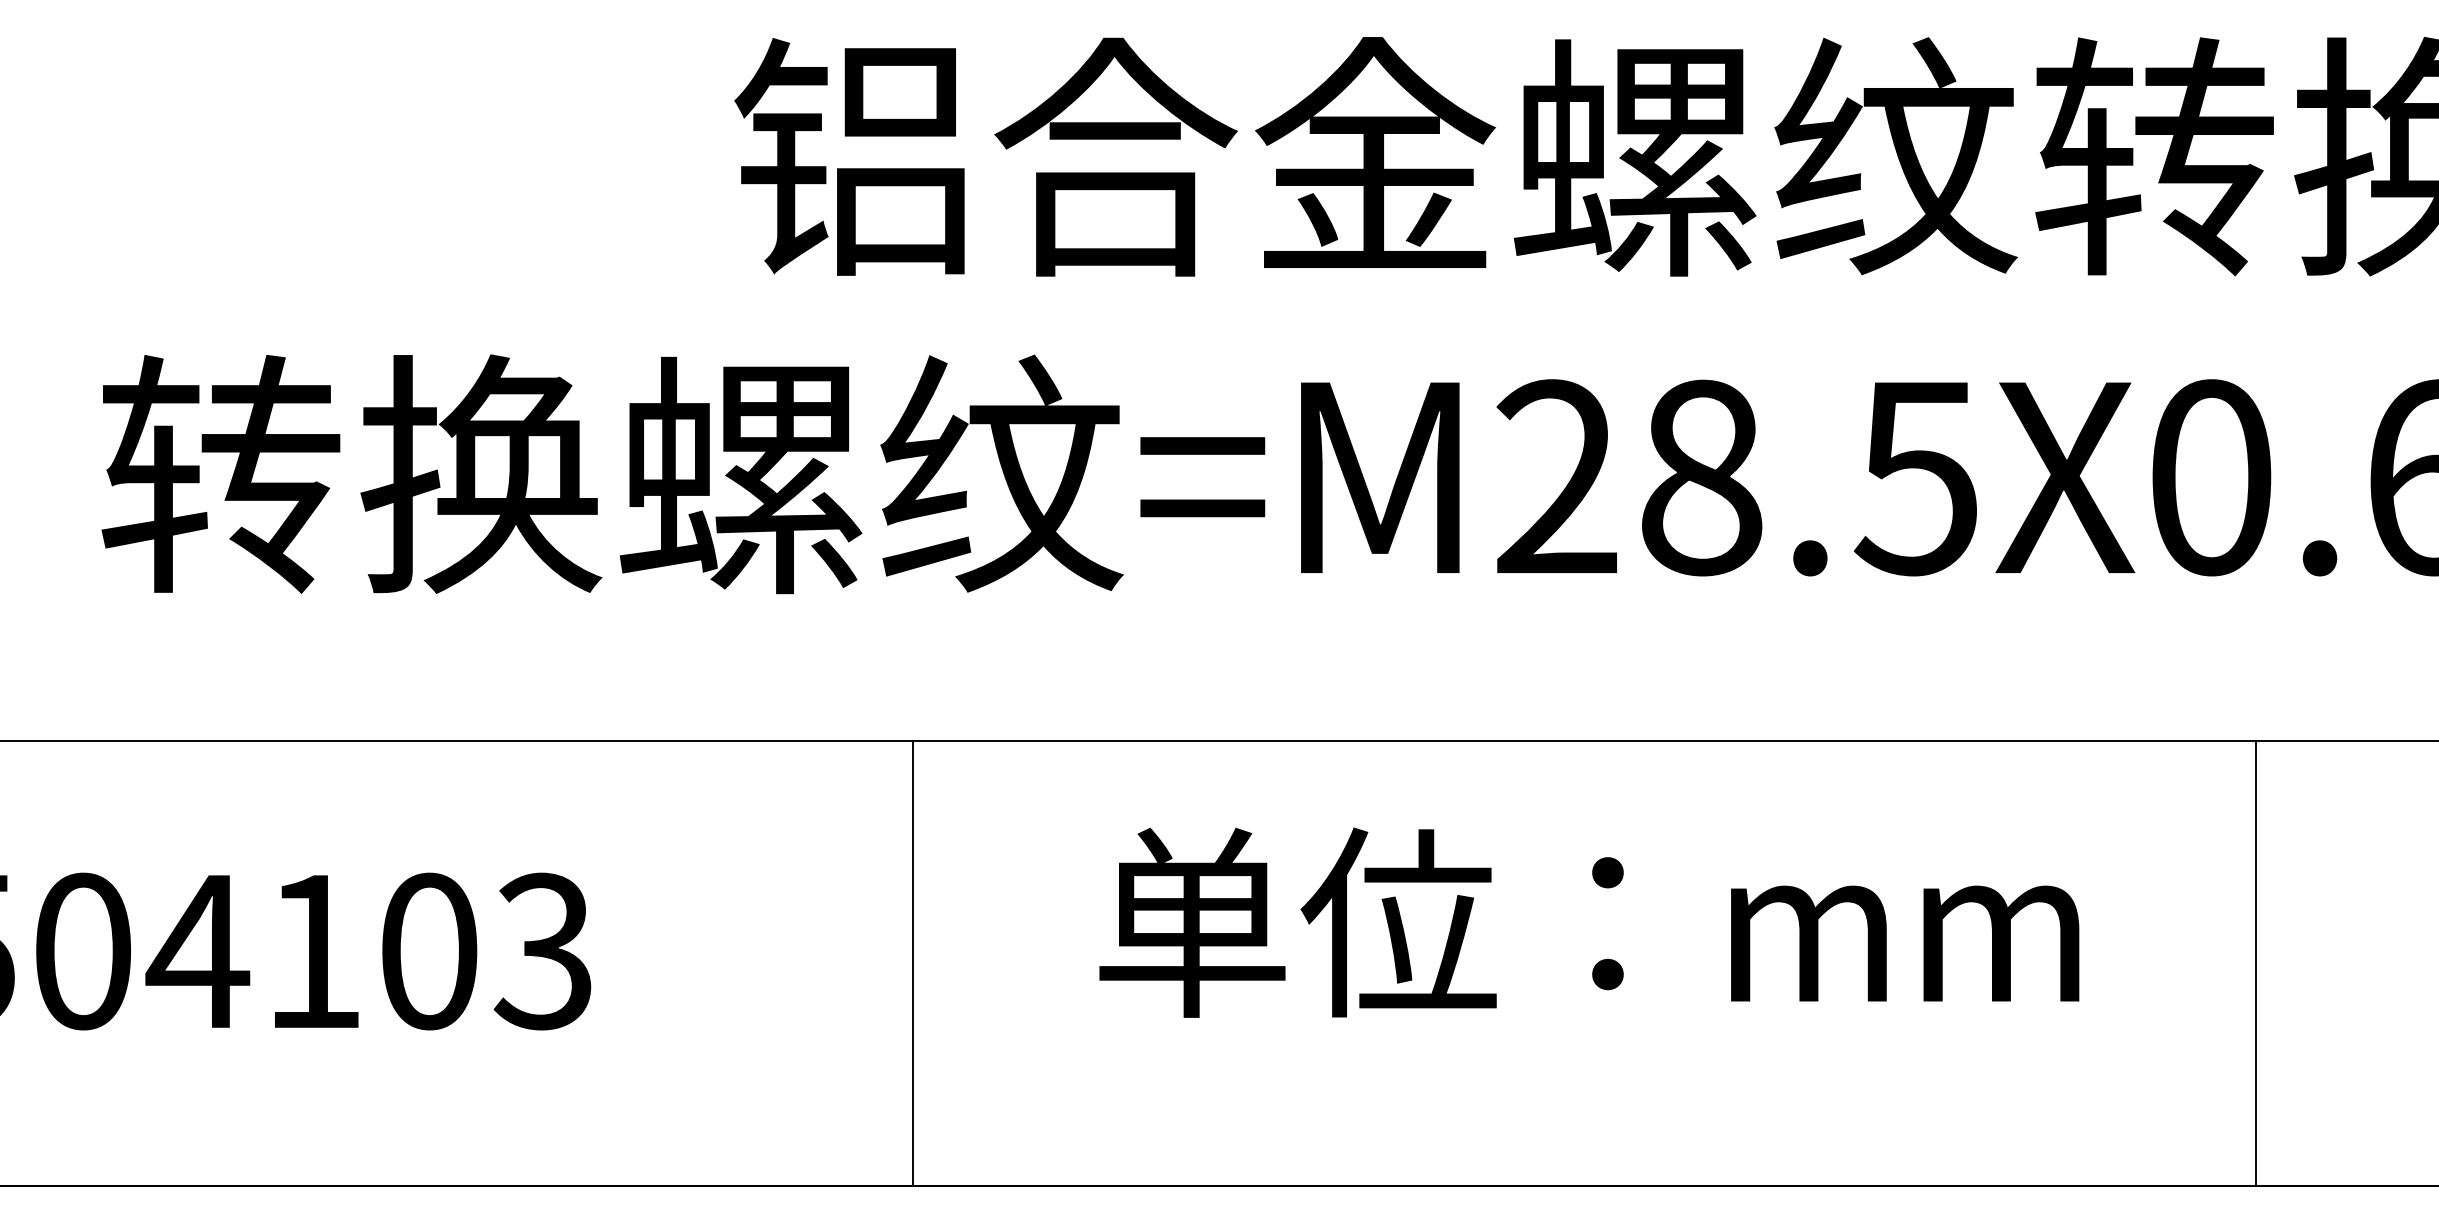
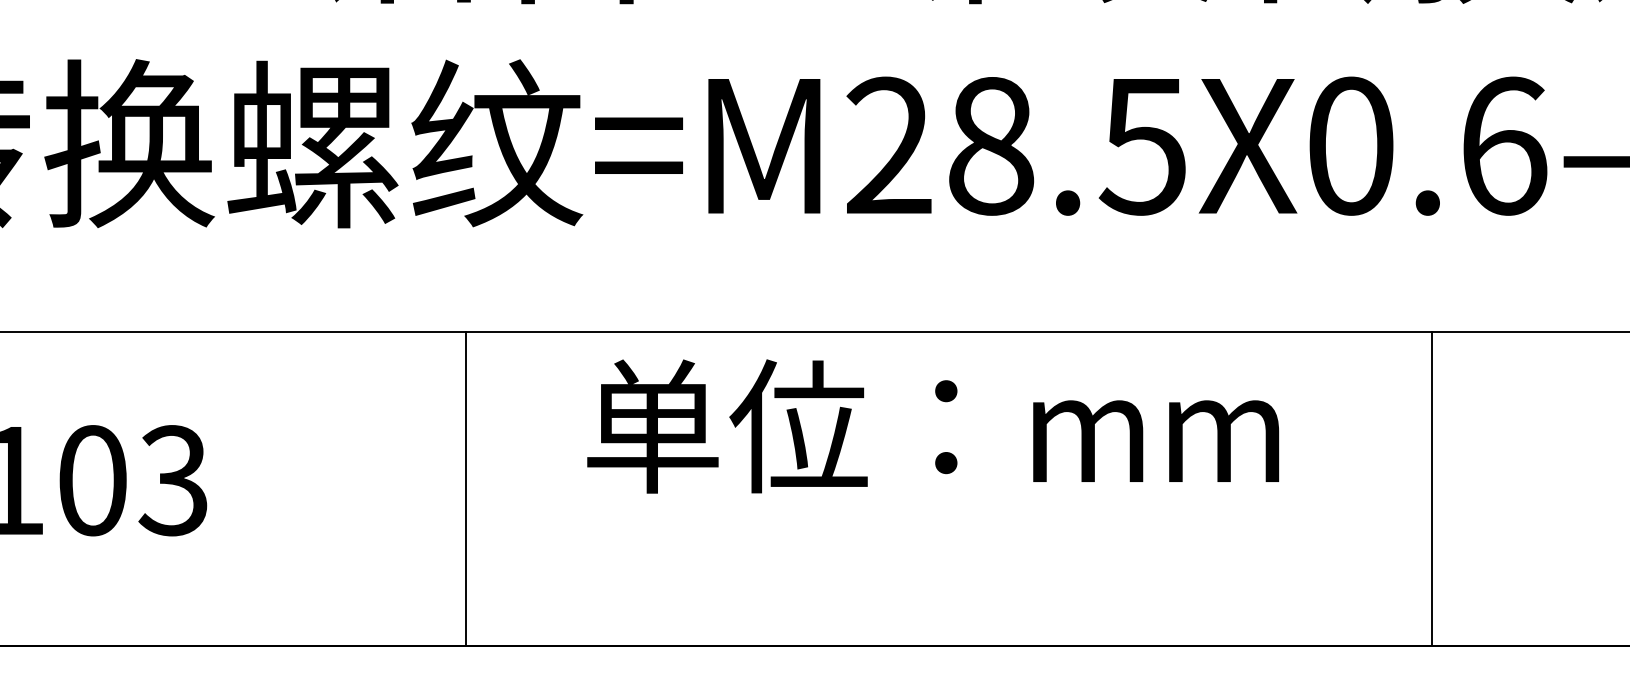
text: (1589, 922) -> (933, 426), moved
line: (912, 963) -> (465, 489), moved
line: (2256, 963) -> (1432, 489), moved

